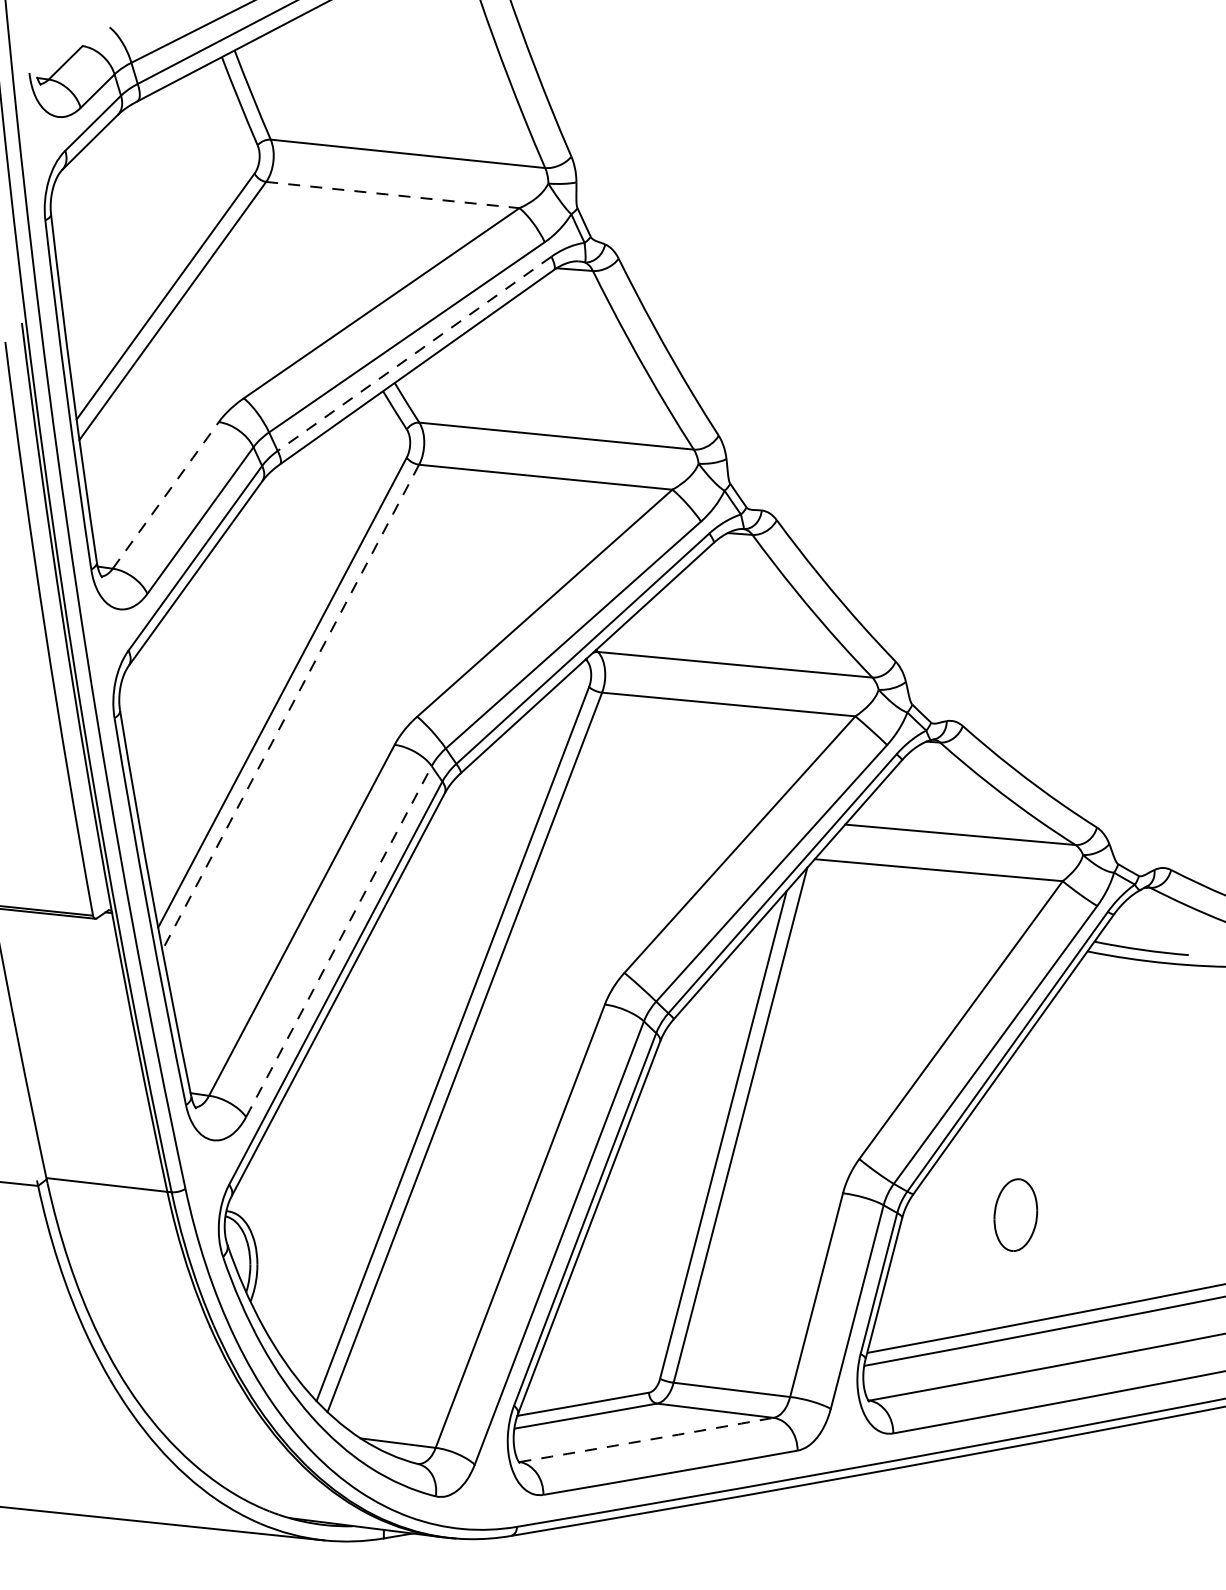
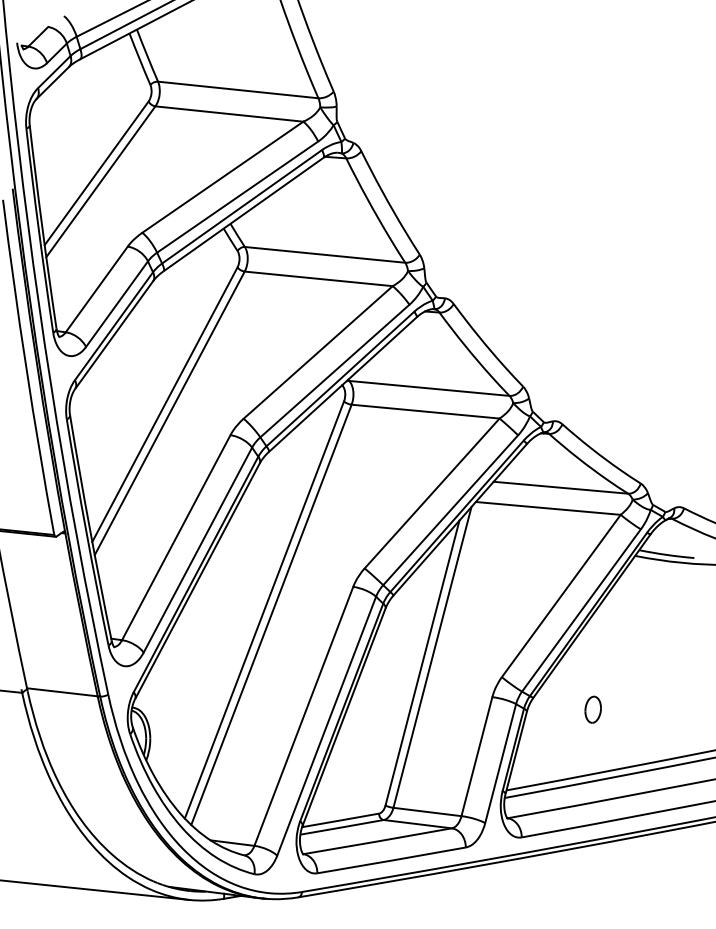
line: (393, 195) -> (229, 114), dashed -> solid
line: (413, 355) -> (241, 207), dashed -> solid
line: (165, 495) -> (96, 289), dashed -> solid
line: (290, 707) -> (169, 413), dashed -> solid
line: (338, 942) -> (197, 550), dashed -> solid
part: (1014, 1214) -> (592, 709), size x0.62
arc: (646, 1440) -> (377, 841), dashed -> solid

